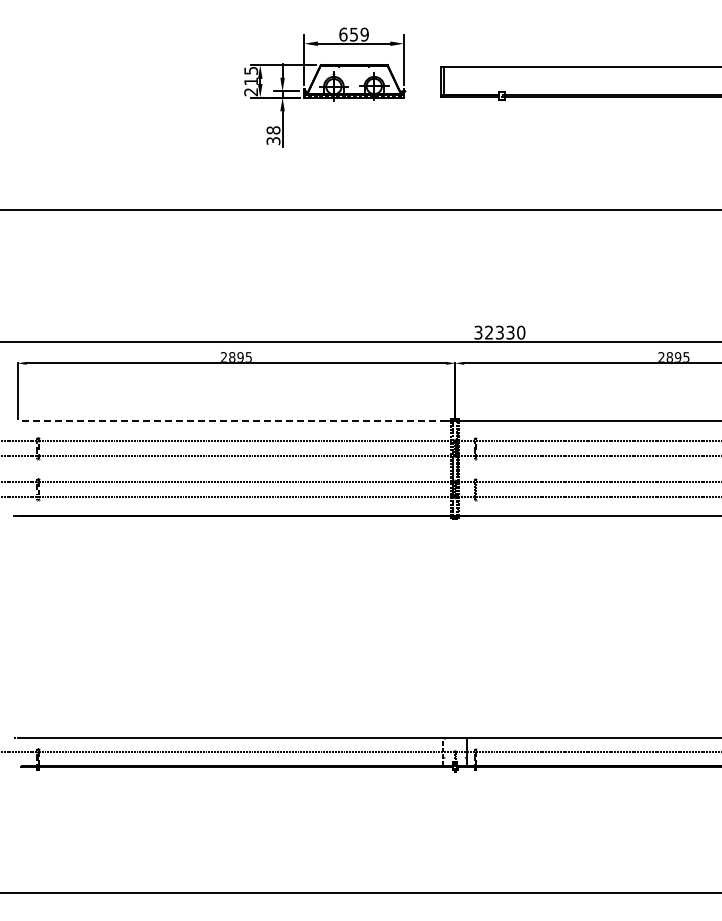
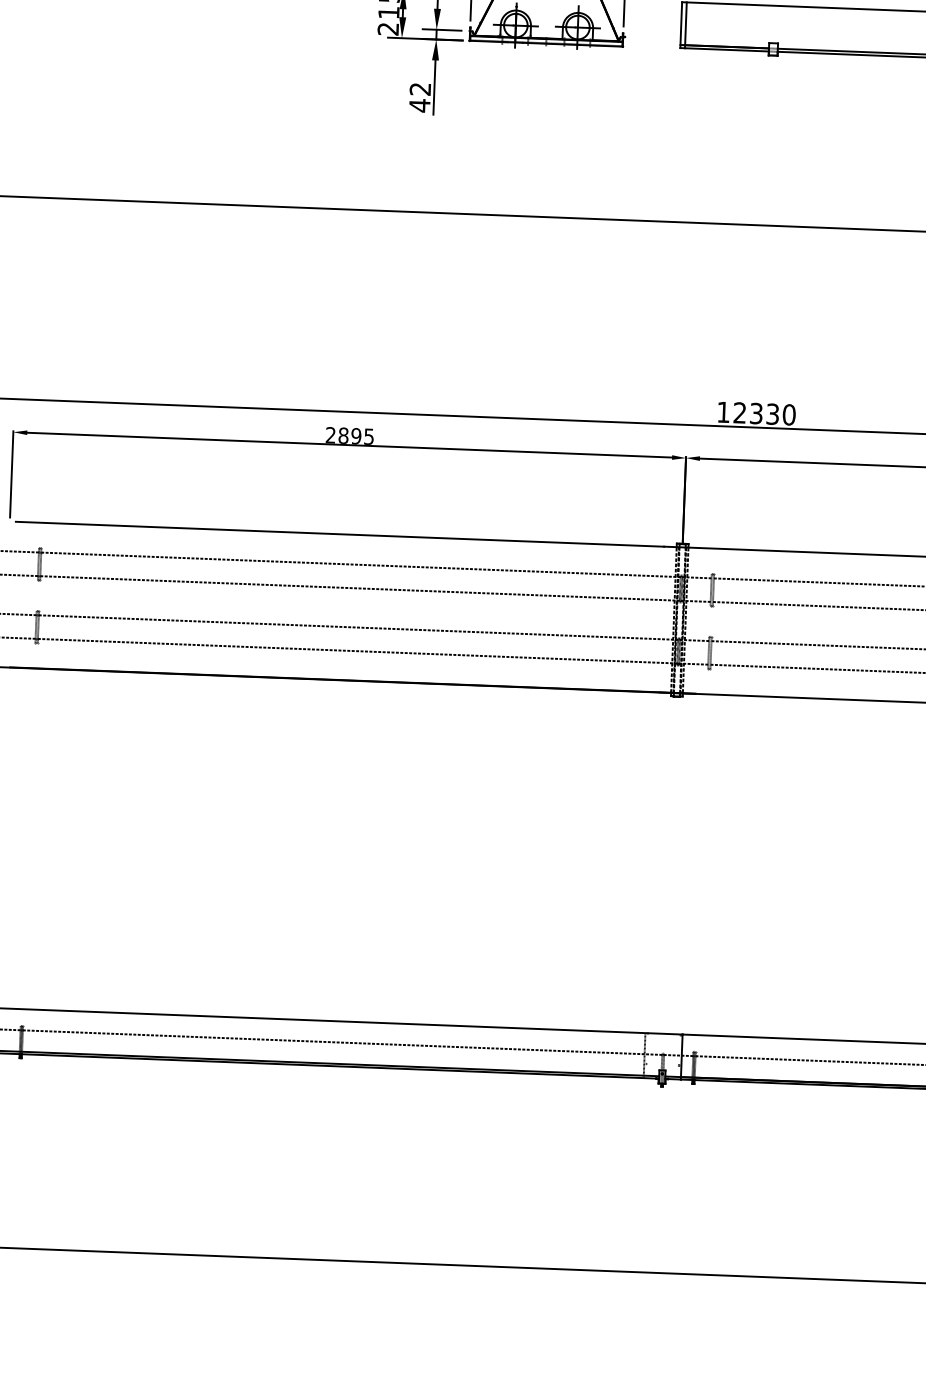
text: (273, 135) -> (420, 97), 38 -> 42
text: (478, 332) -> (723, 412), 32330 -> 12330
line: (232, 421) -> (340, 534), dashed -> solid

